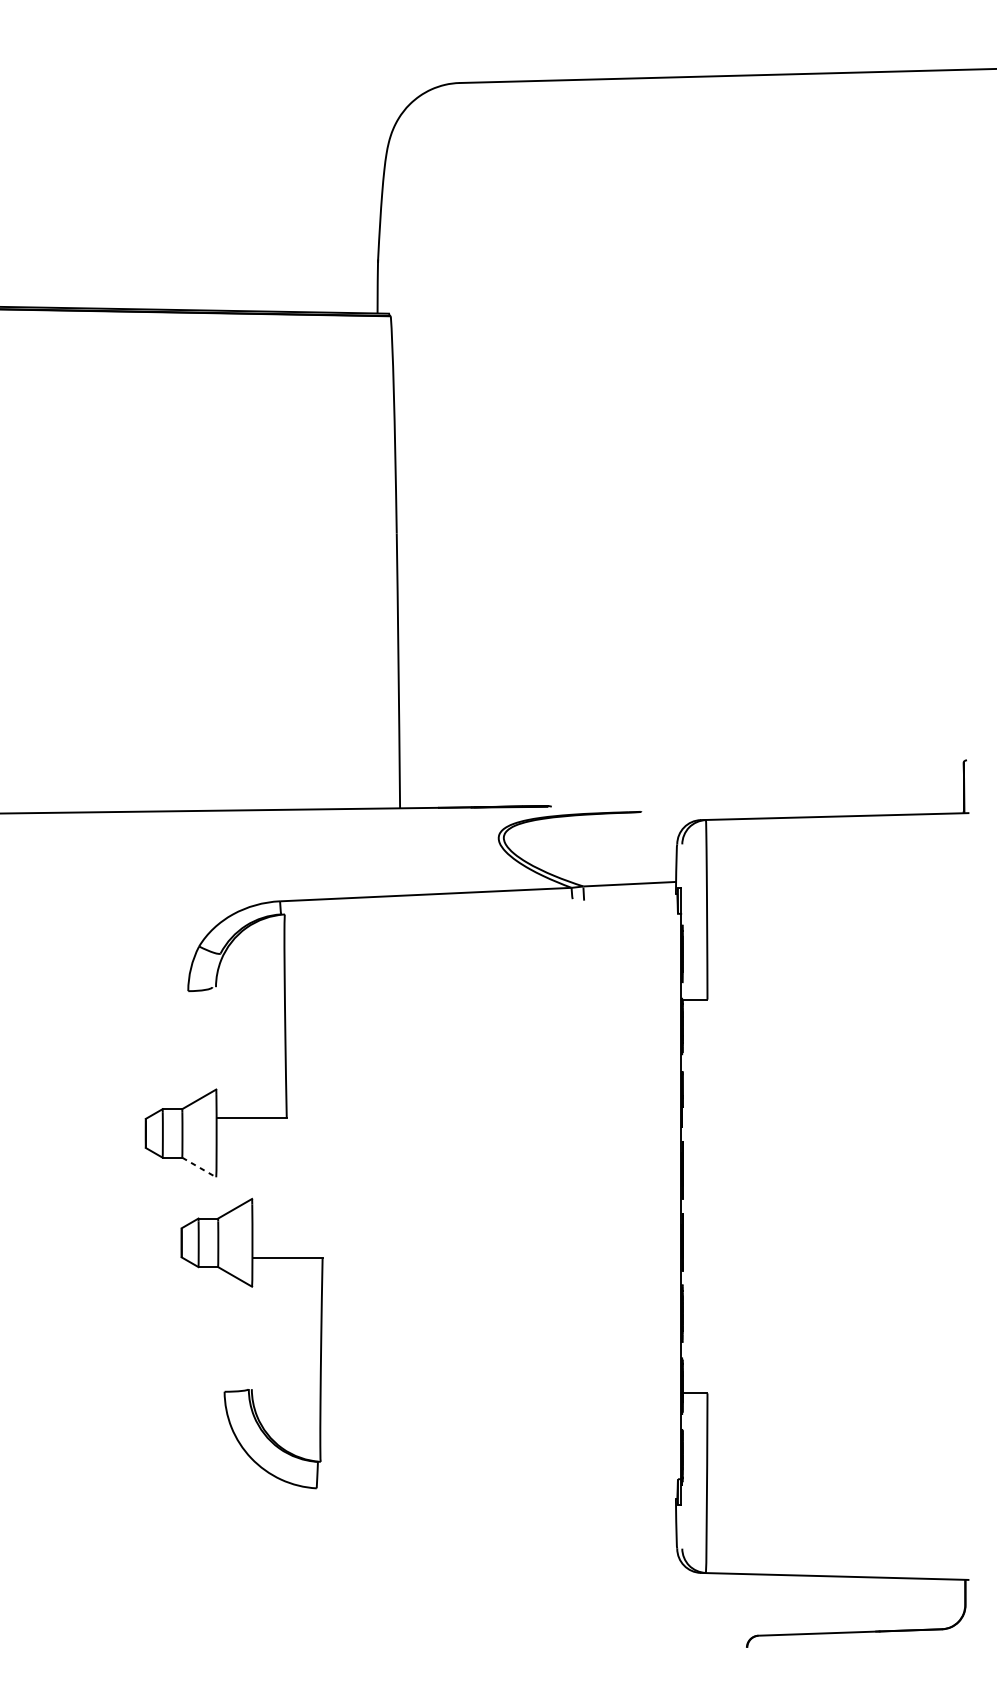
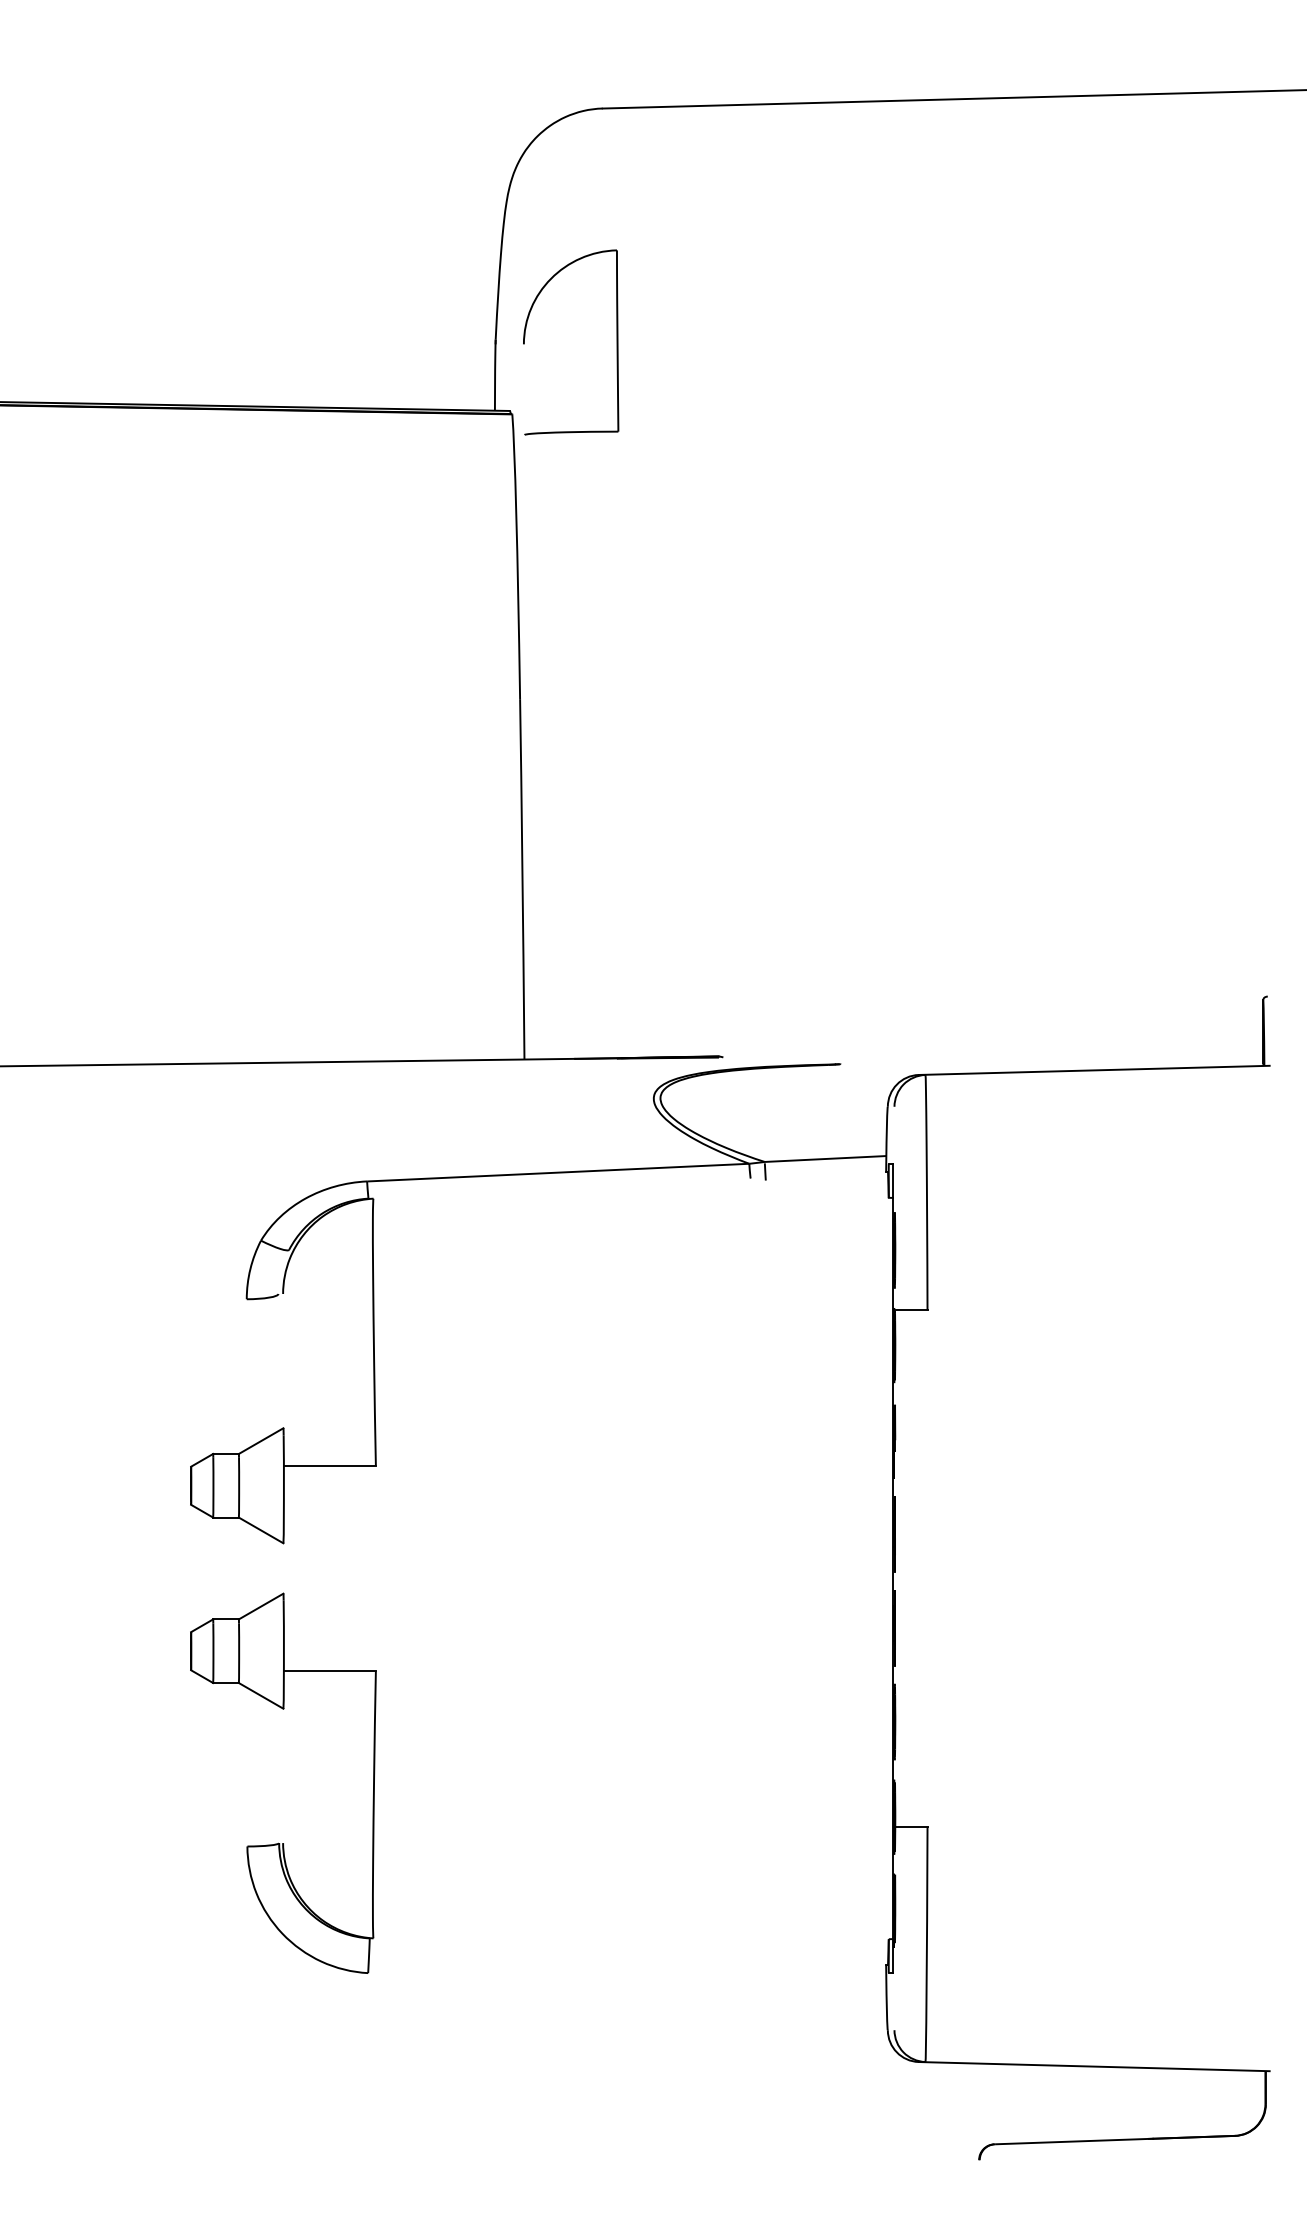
part: (470, 261) -> (616, 342), added
line: (199, 1167) -> (261, 1530), dashed -> solid
part: (248, 1388) -> (278, 1842), moved

